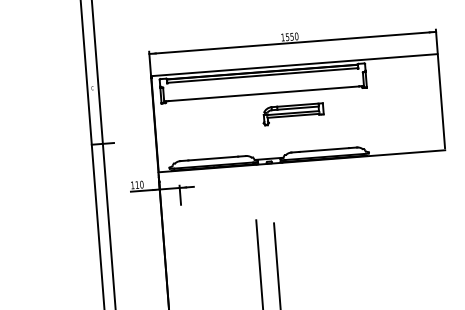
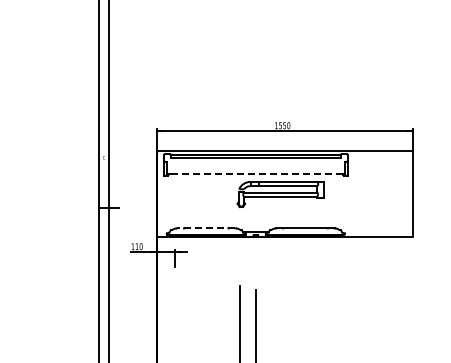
line: (264, 93) -> (256, 174), solid -> dashed
part: (292, 114) -> (279, 194), size x1.6
line: (212, 158) -> (205, 228), solid -> dashed

